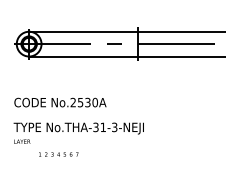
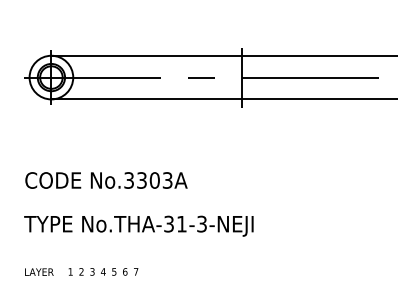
text: (84, 102) -> (148, 180), No.2530A -> No.3303A
text: (22, 141) -> (39, 271), moved

